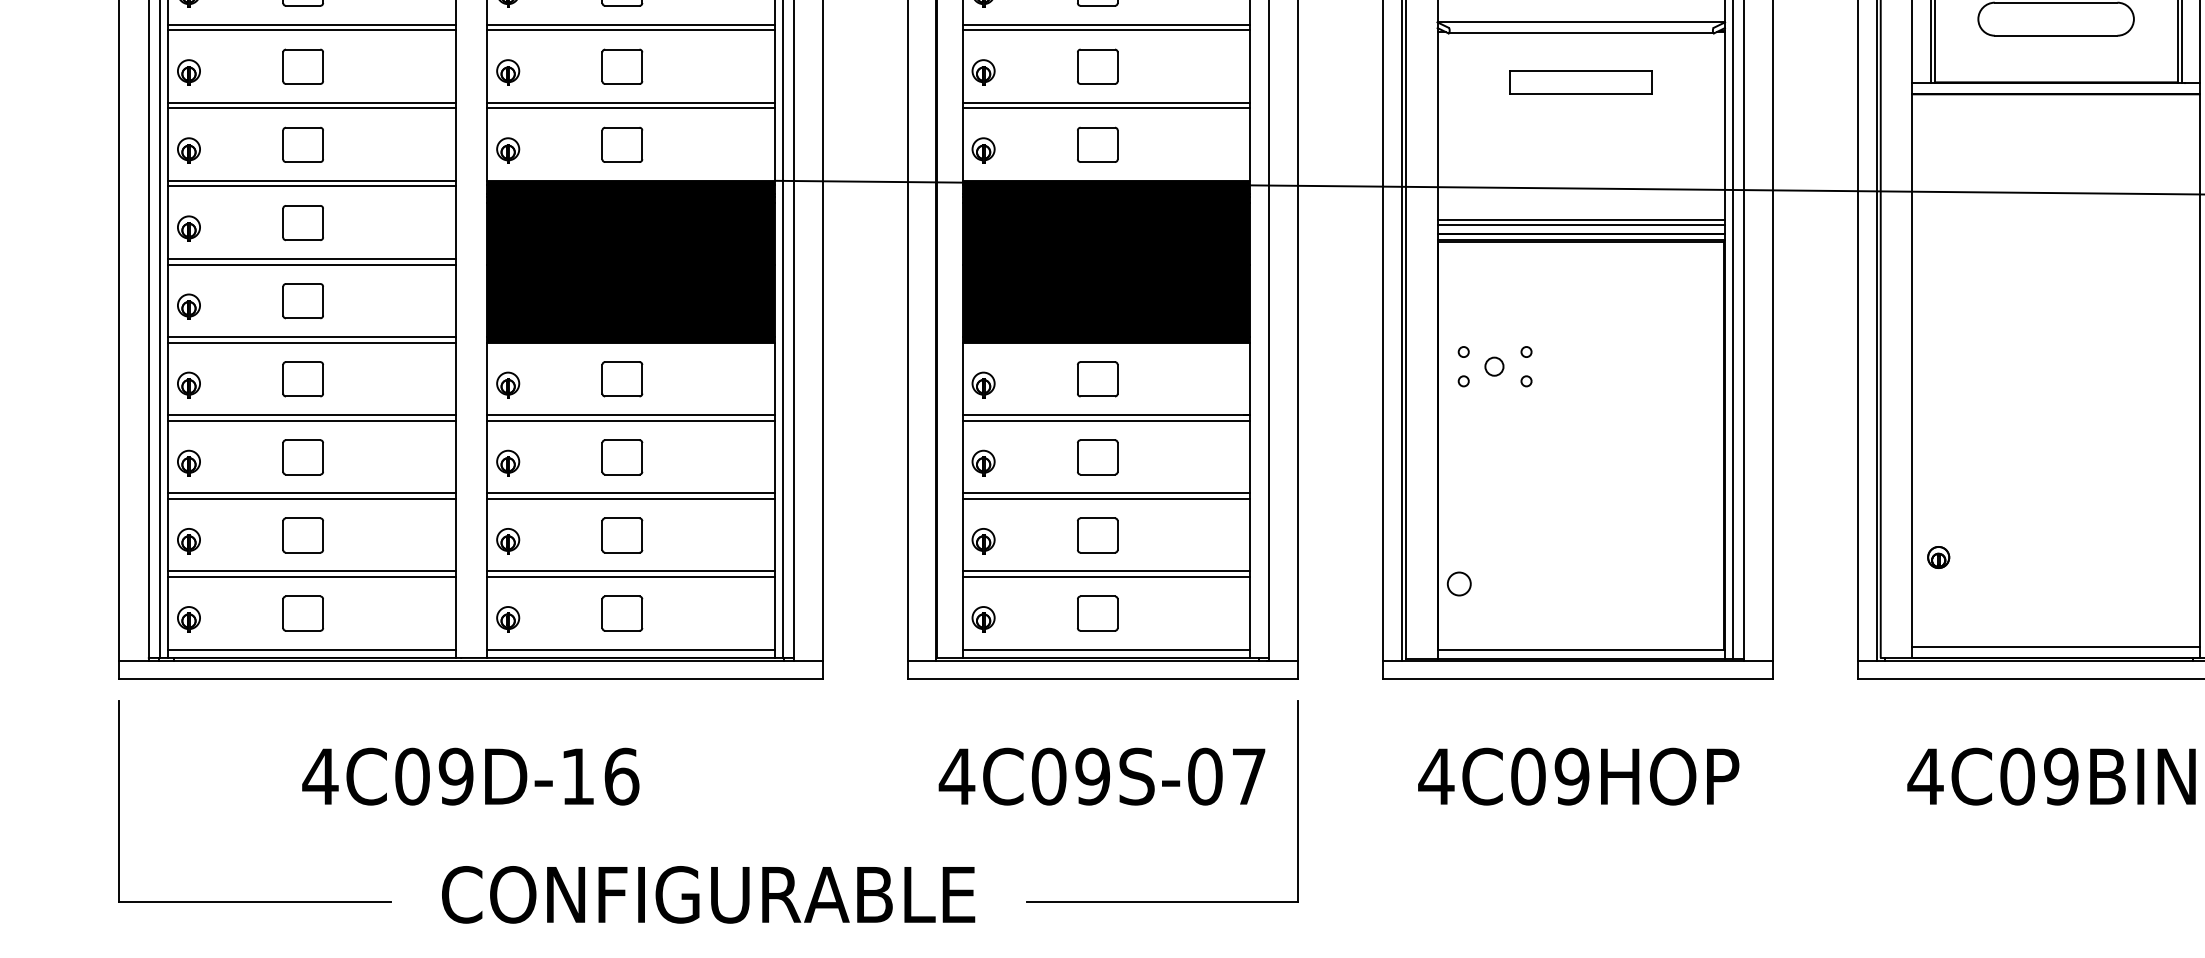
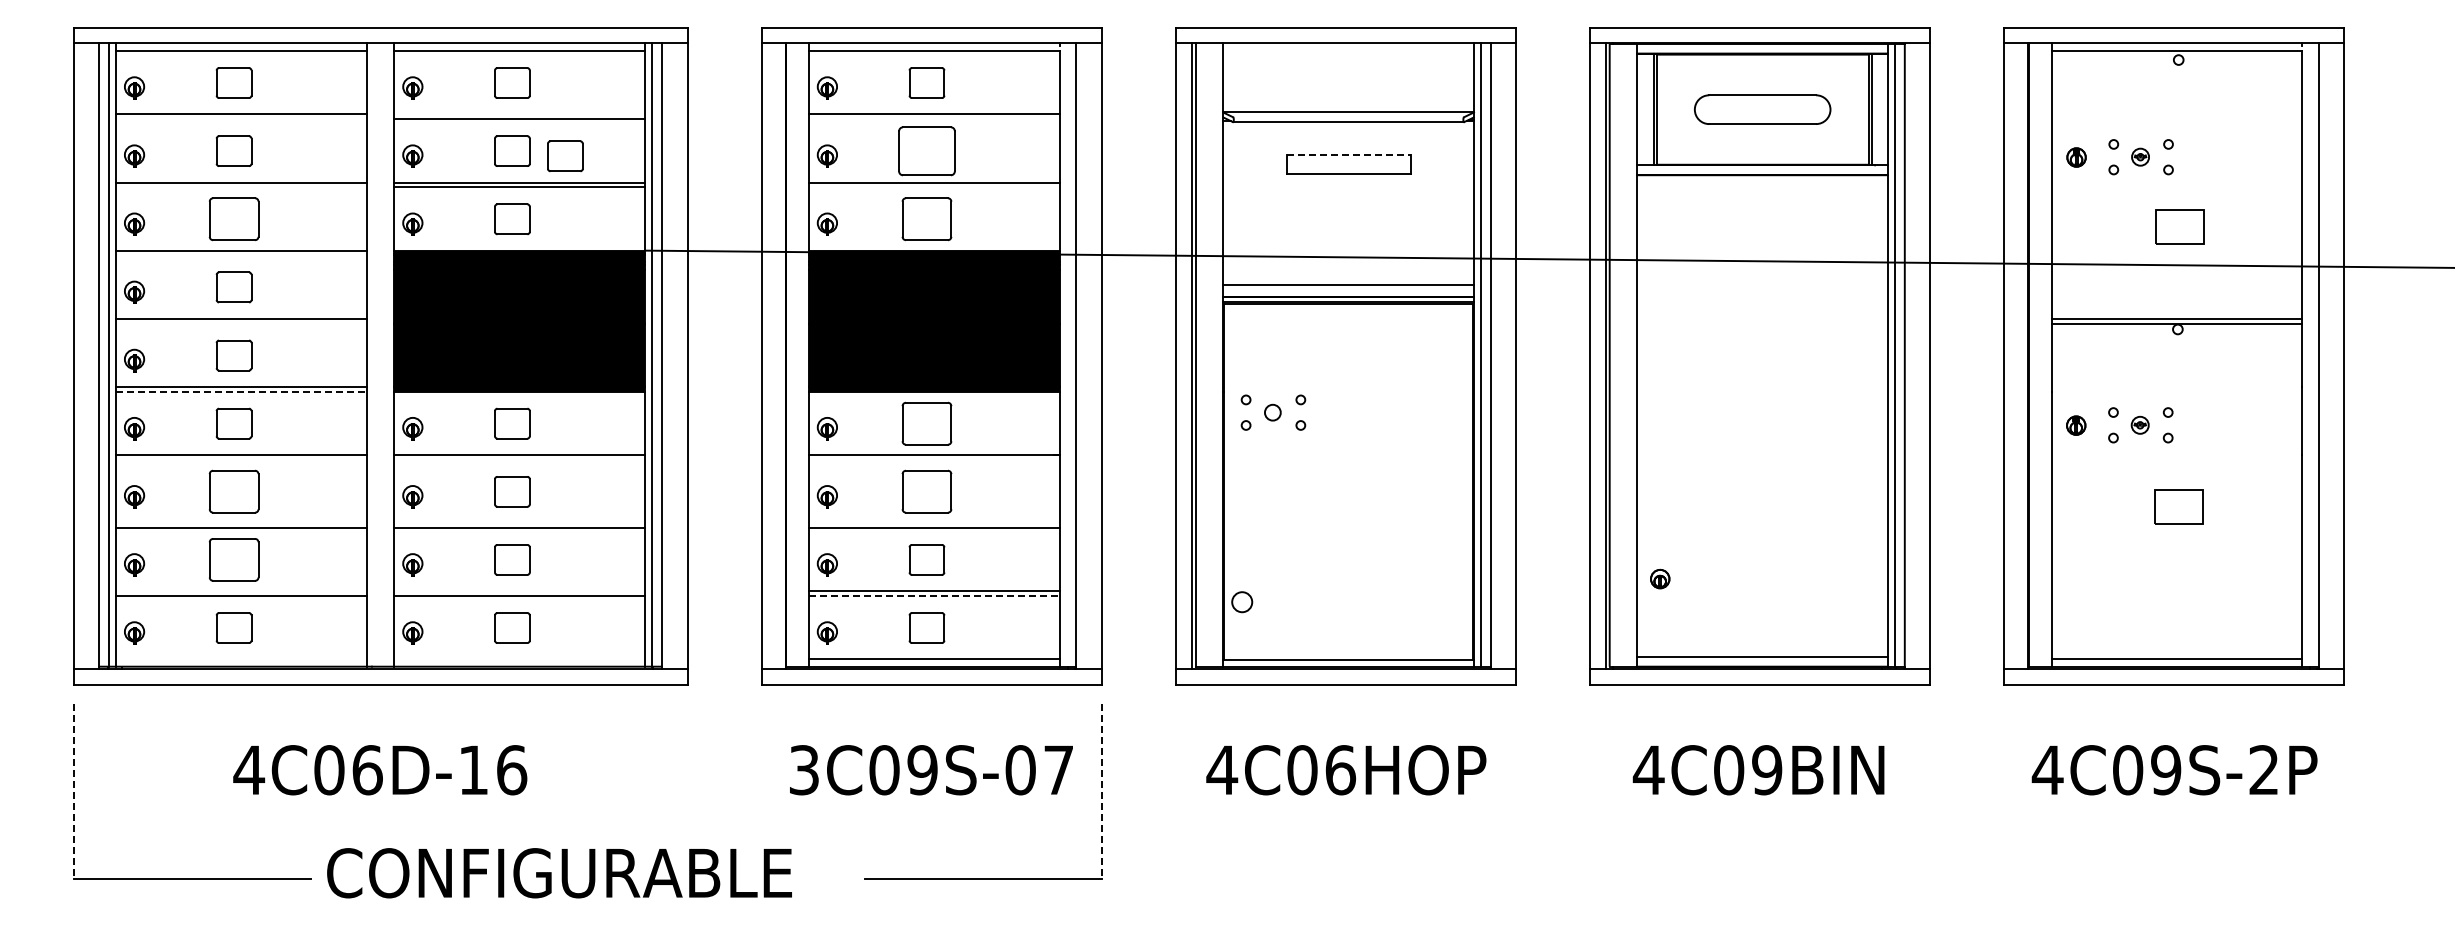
line: (630, 24) -> (519, 114), removed
line: (311, 30) -> (241, 119), removed
line: (1106, 30) -> (934, 119), removed
part: (1097, 66) -> (926, 150), size x1.6
line: (1582, 71) -> (1349, 155), solid -> dashed
part: (683, 72) -> (565, 156), added
line: (311, 108) -> (241, 187), removed
line: (1106, 108) -> (934, 187), removed
part: (302, 145) -> (233, 219), size x1.4
part: (1097, 145) -> (926, 219), size x1.4
line: (311, 186) -> (241, 255), removed
line: (1581, 224) -> (1348, 288), removed
line: (311, 264) -> (241, 323), removed
line: (312, 342) -> (242, 391), solid -> dashed
part: (1097, 379) -> (926, 423), size x1.4
line: (311, 420) -> (241, 459), removed
line: (630, 420) -> (519, 459), removed
line: (1106, 420) -> (934, 459), removed
part: (302, 457) -> (233, 491), size x1.4
part: (1097, 457) -> (926, 491), size x1.4
line: (311, 493) -> (241, 523), removed
line: (630, 493) -> (519, 523), removed
line: (1106, 493) -> (934, 523), removed
part: (302, 535) -> (233, 559), size x1.4
line: (311, 571) -> (241, 591), removed
line: (630, 571) -> (519, 591), removed
line: (1106, 577) -> (934, 596), solid -> dashed
line: (311, 649) -> (241, 659), removed
line: (630, 649) -> (519, 659), removed
text: (456, 777) -> (367, 770), 4C09D-16 -> 4C06D-16
text: (957, 777) -> (804, 770), 4C09S-07 -> 3C09S-07
text: (1572, 777) -> (1340, 770), 4C09HOP -> 4C06HOP
line: (119, 801) -> (73, 791), solid -> dashed
line: (1297, 801) -> (1101, 791), solid -> dashed
text: (708, 895) -> (559, 873), moved

